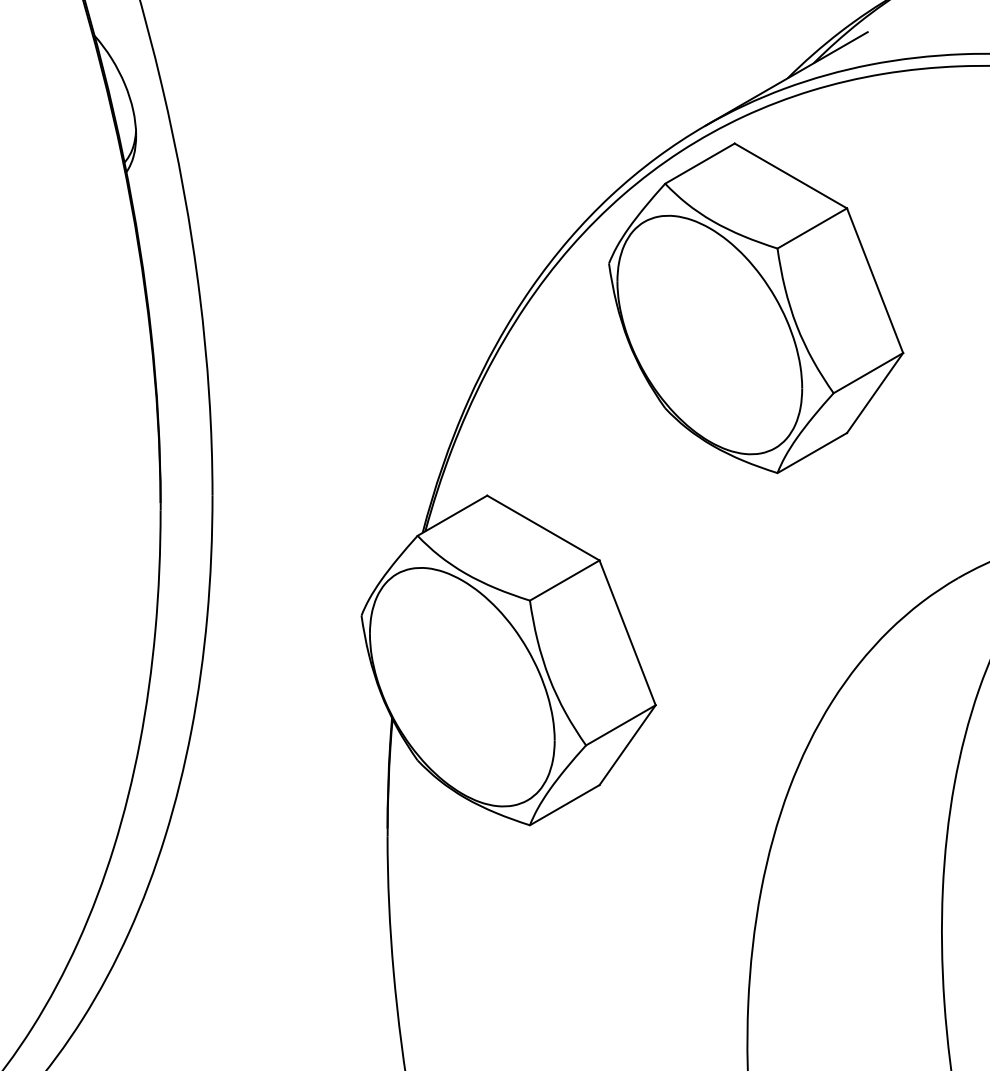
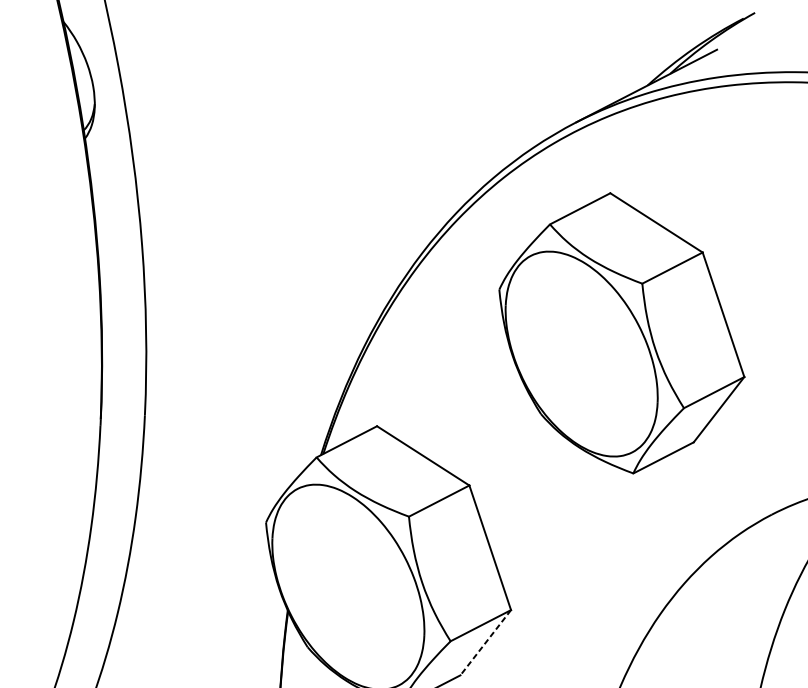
part: (756, 308) -> (622, 333), moved
line: (627, 745) -> (485, 642), solid -> dashed

